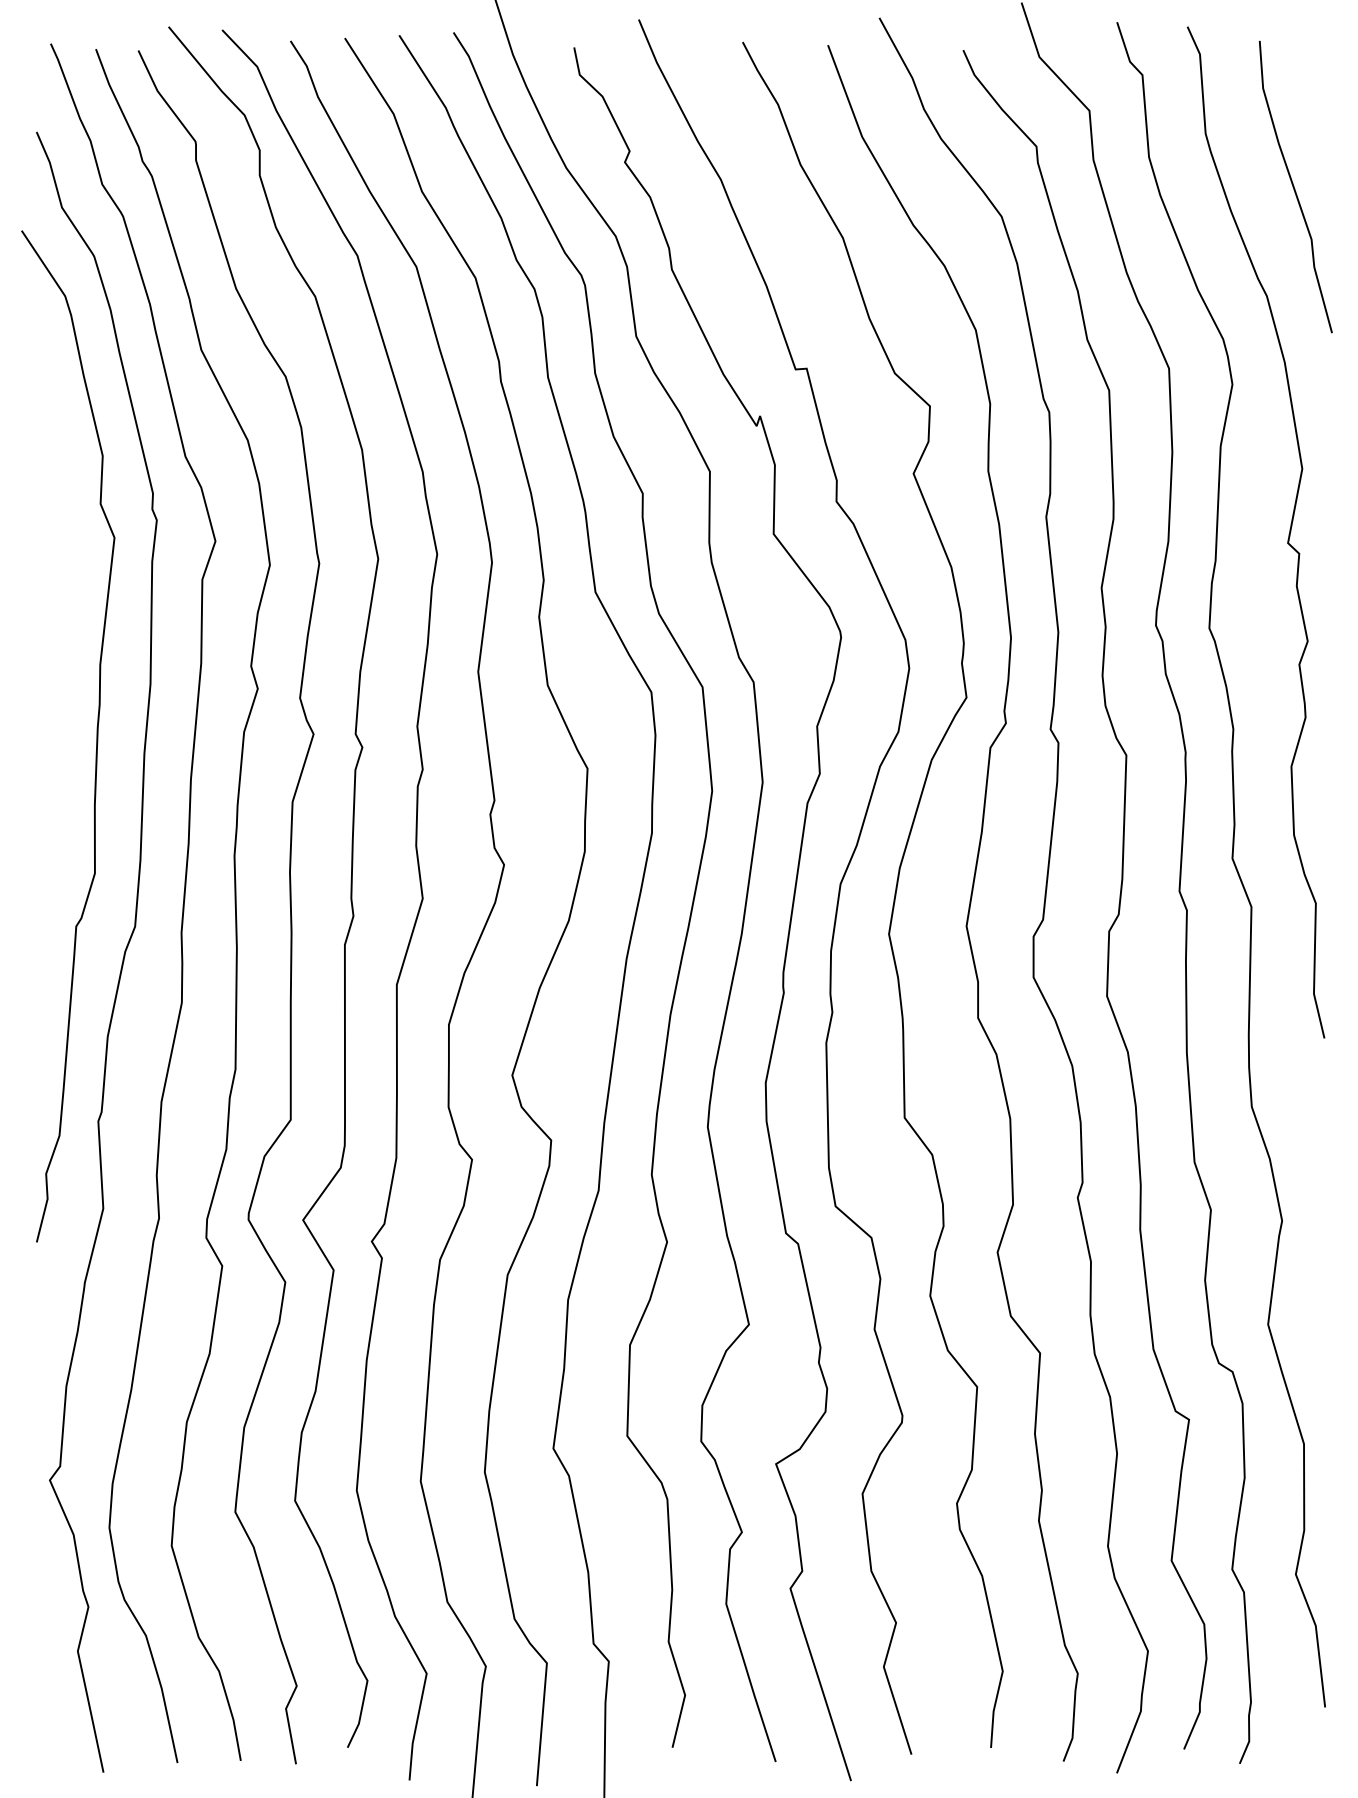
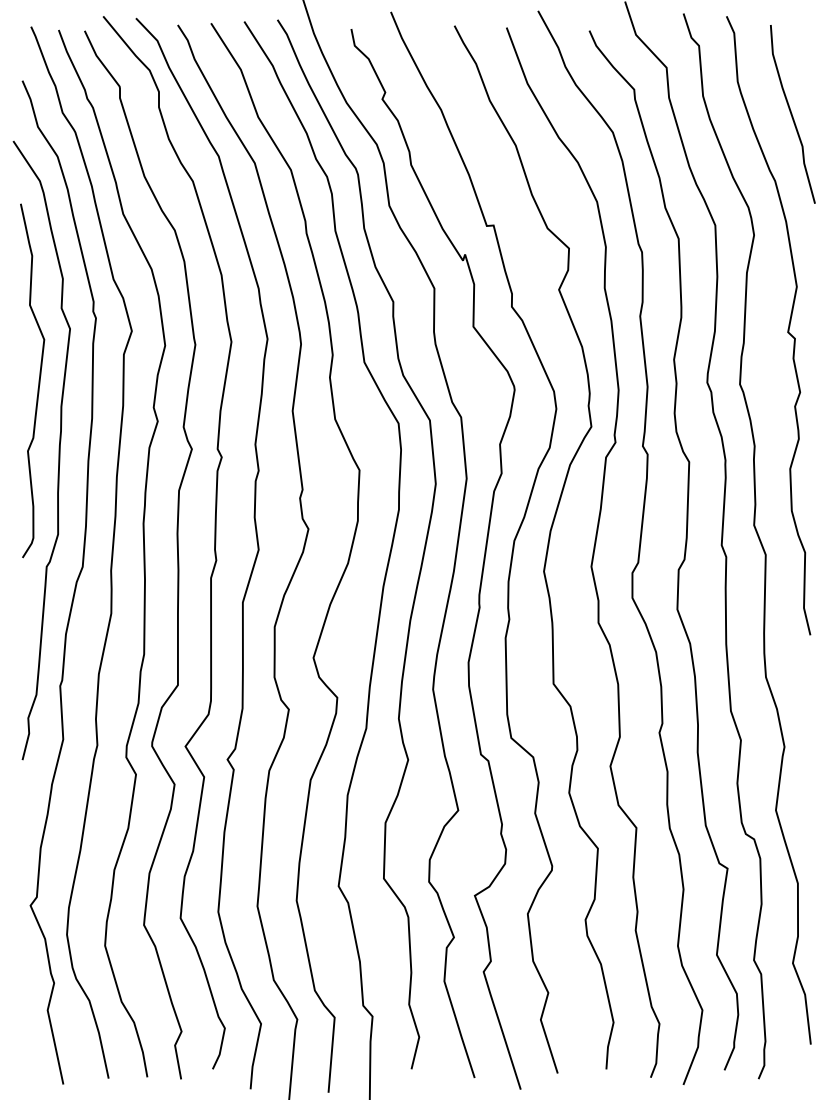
curve: (62, 621) -> (38, 380), added

